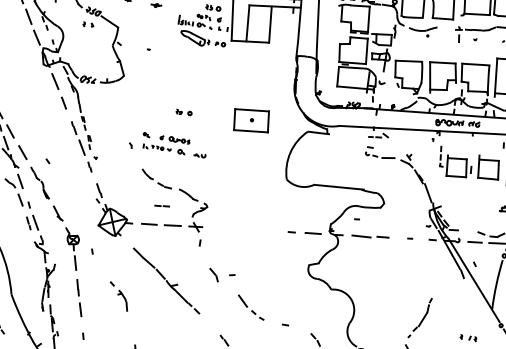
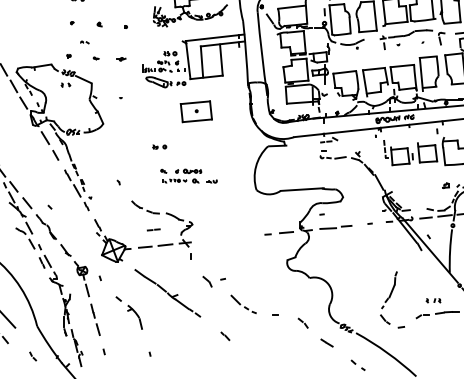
part: (250, 120) -> (195, 111), moved
part: (174, 144) -> (188, 175), moved
part: (118, 295) -> (128, 312), size x1.43

